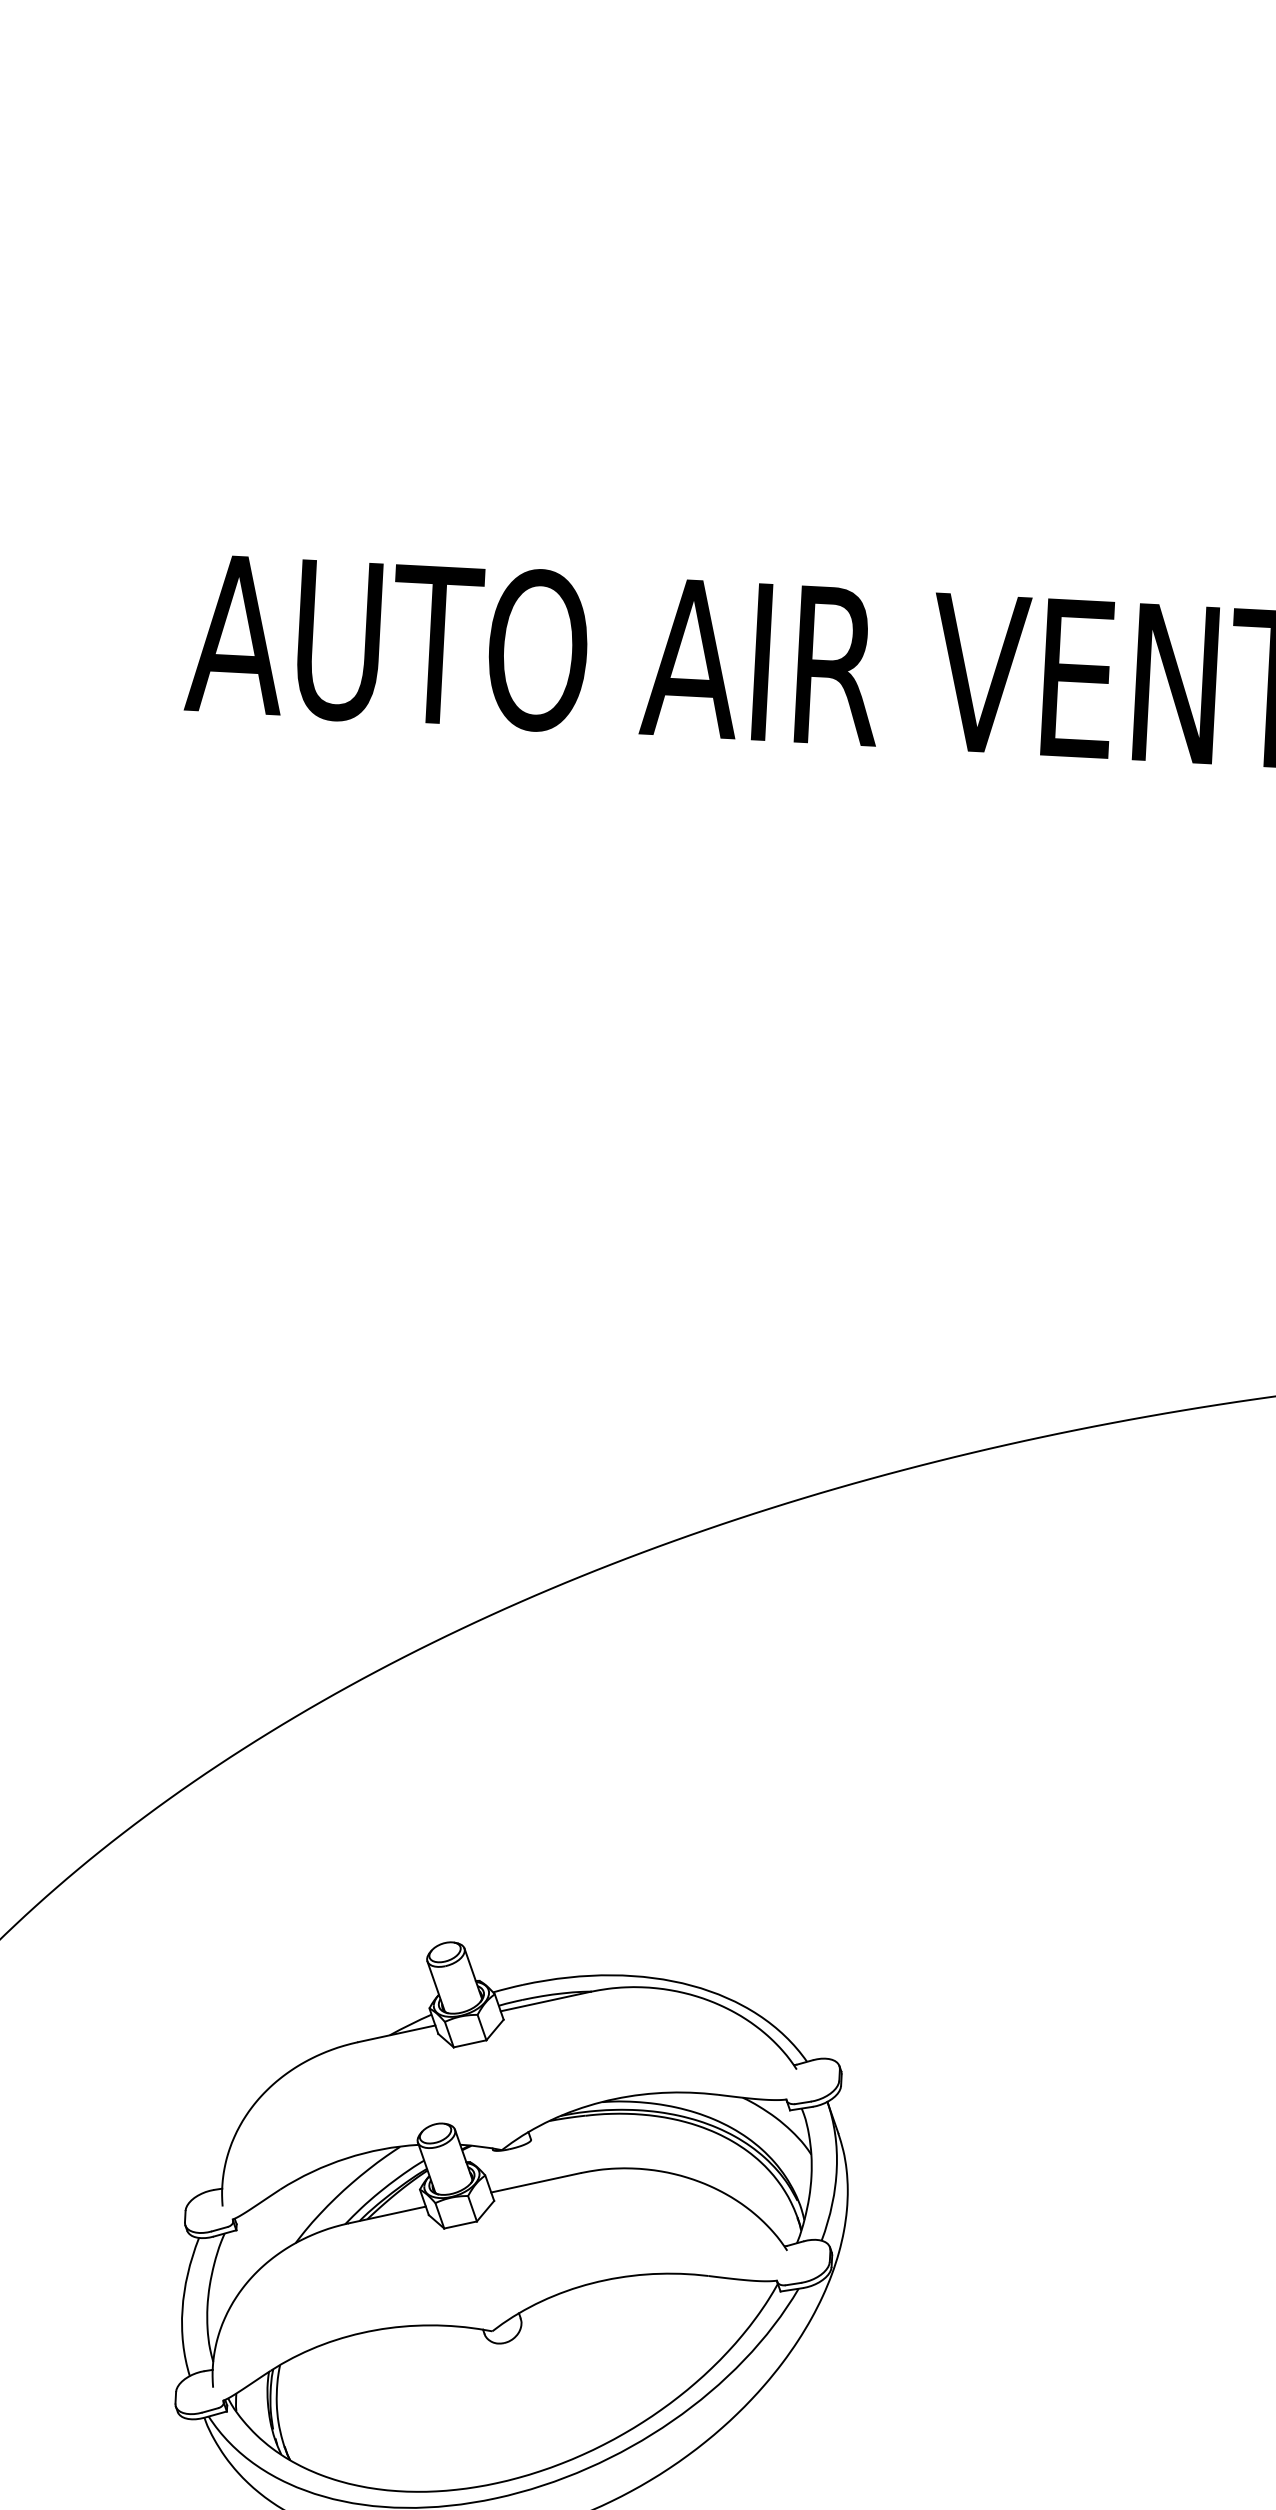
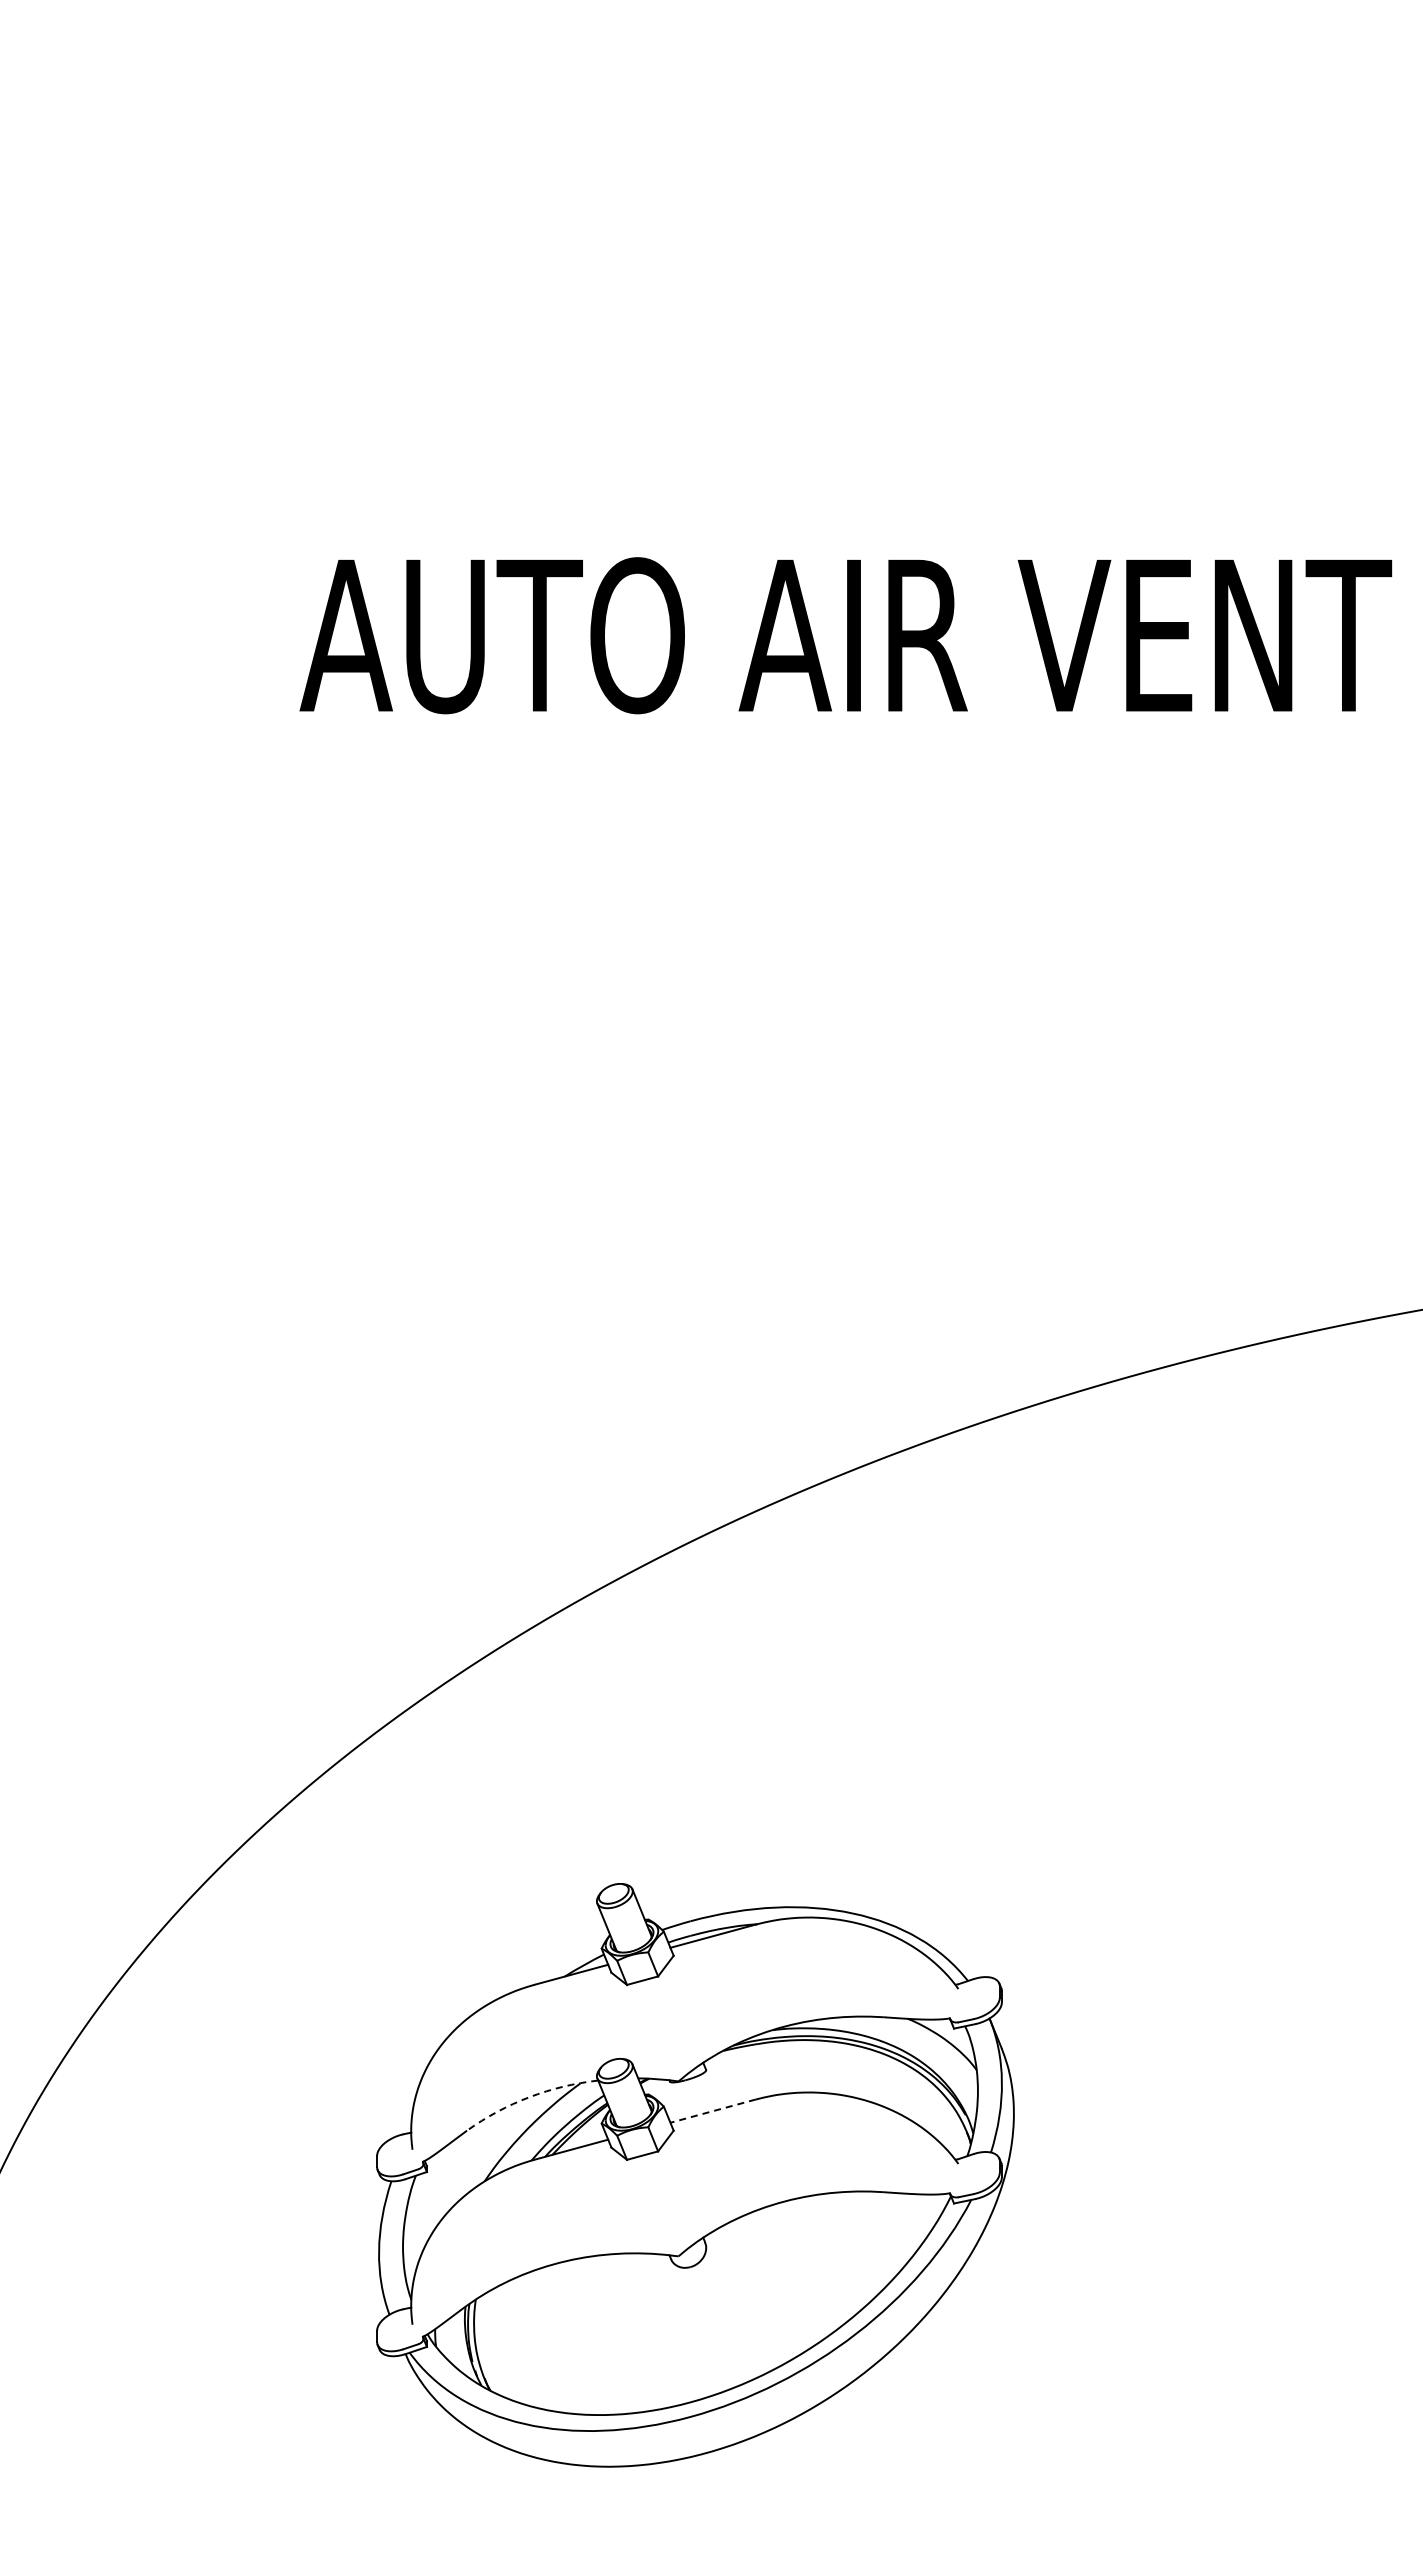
arc: (346, 2158) -> (529, 2097), solid -> dashed
line: (535, 2183) -> (712, 2111), solid -> dashed

